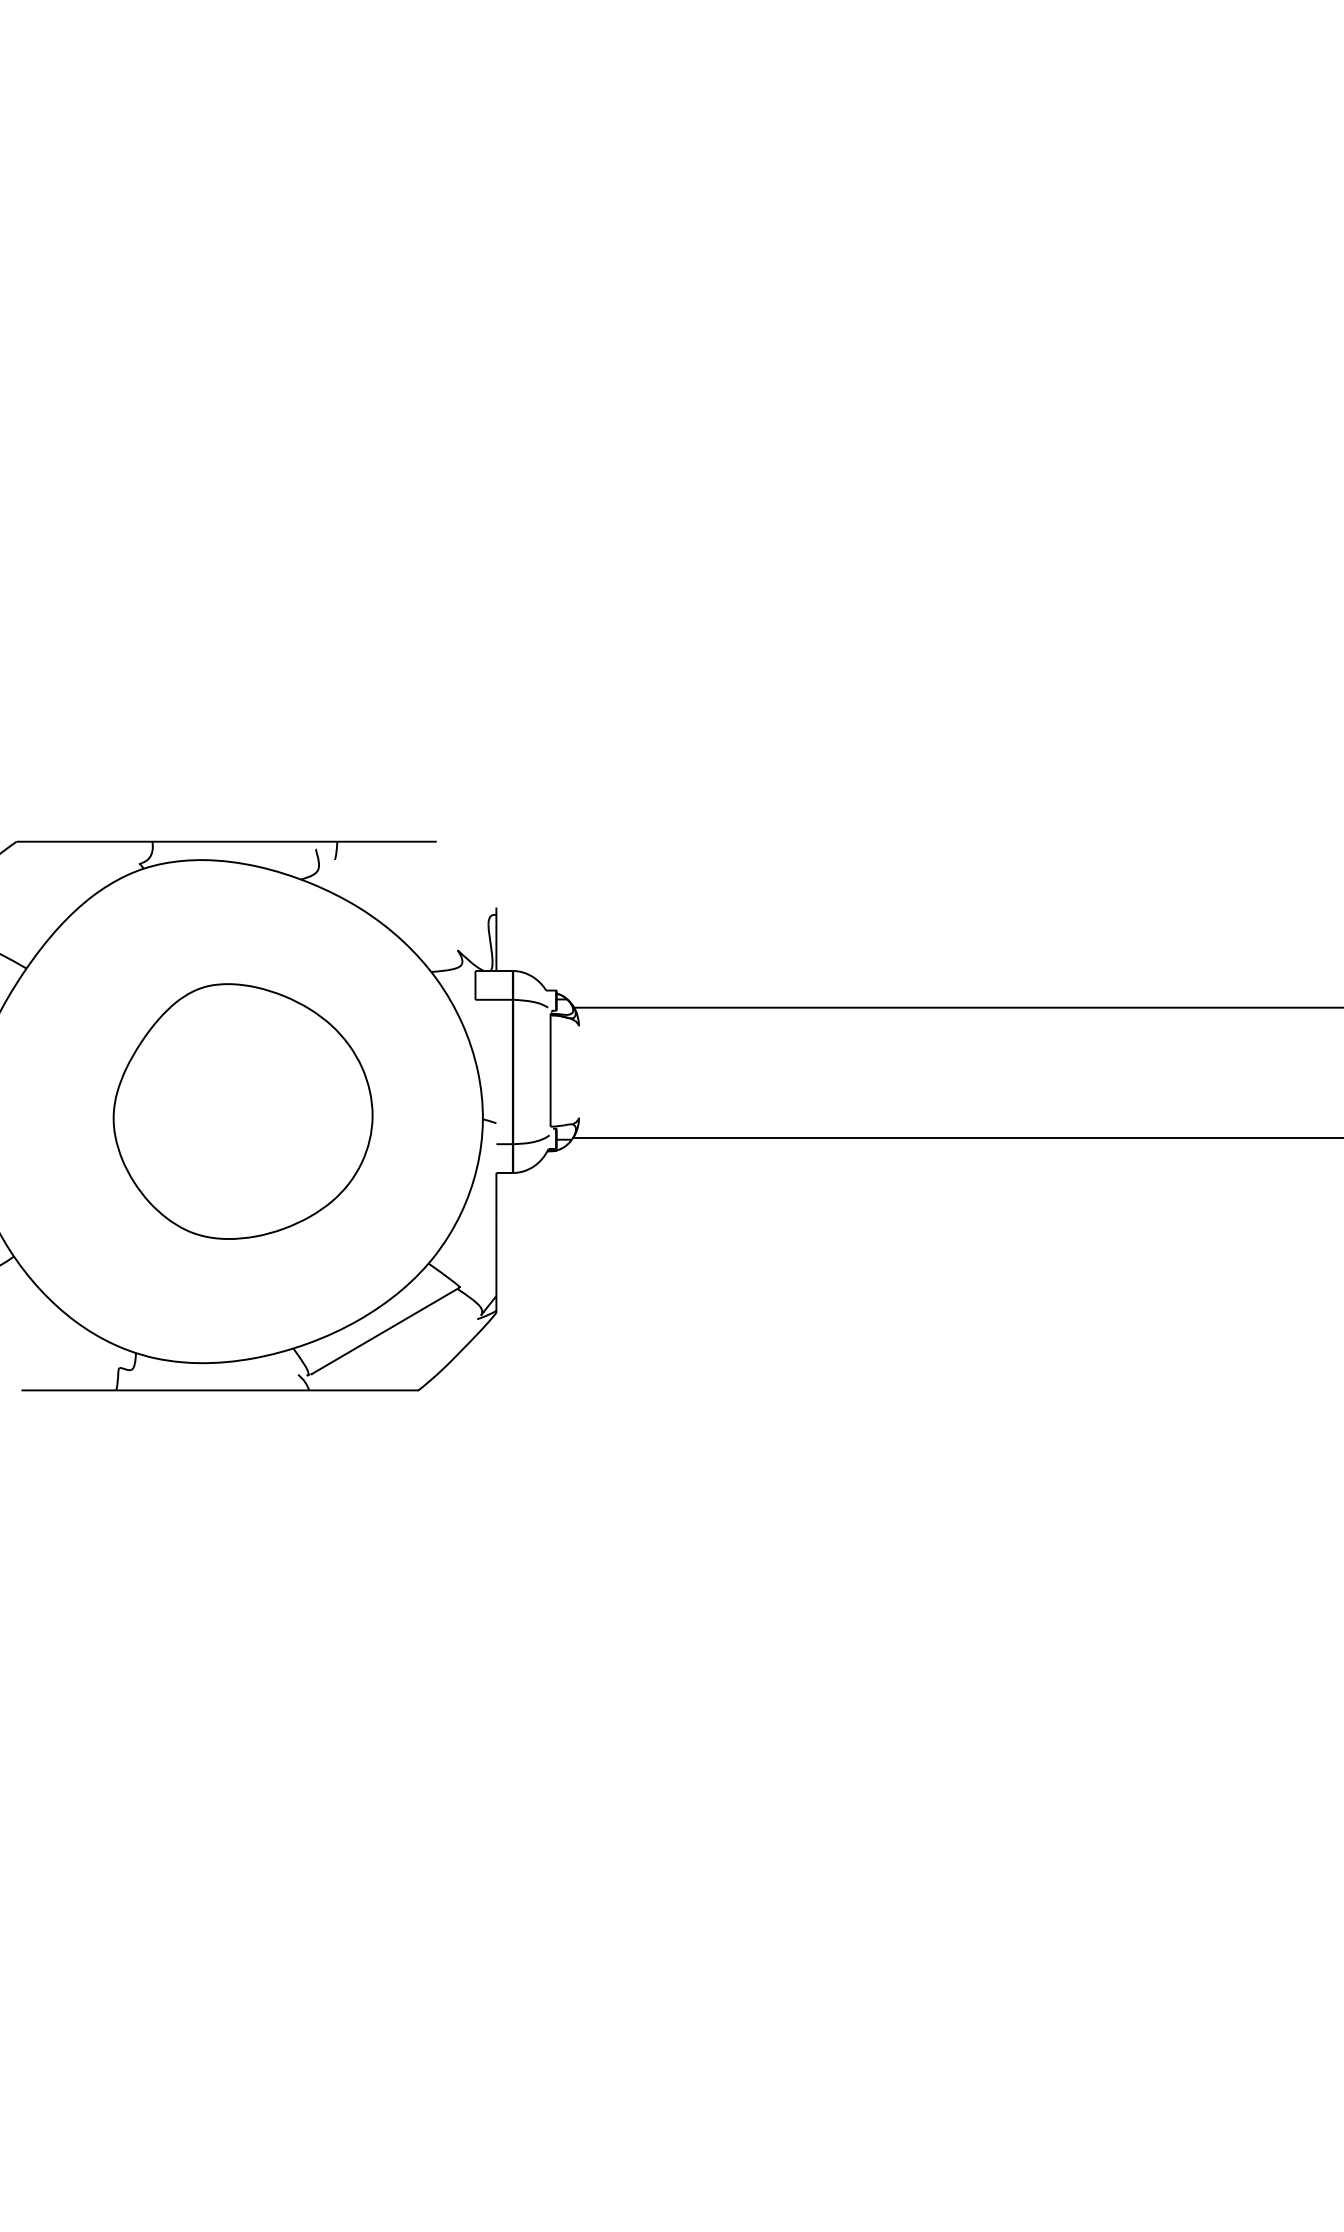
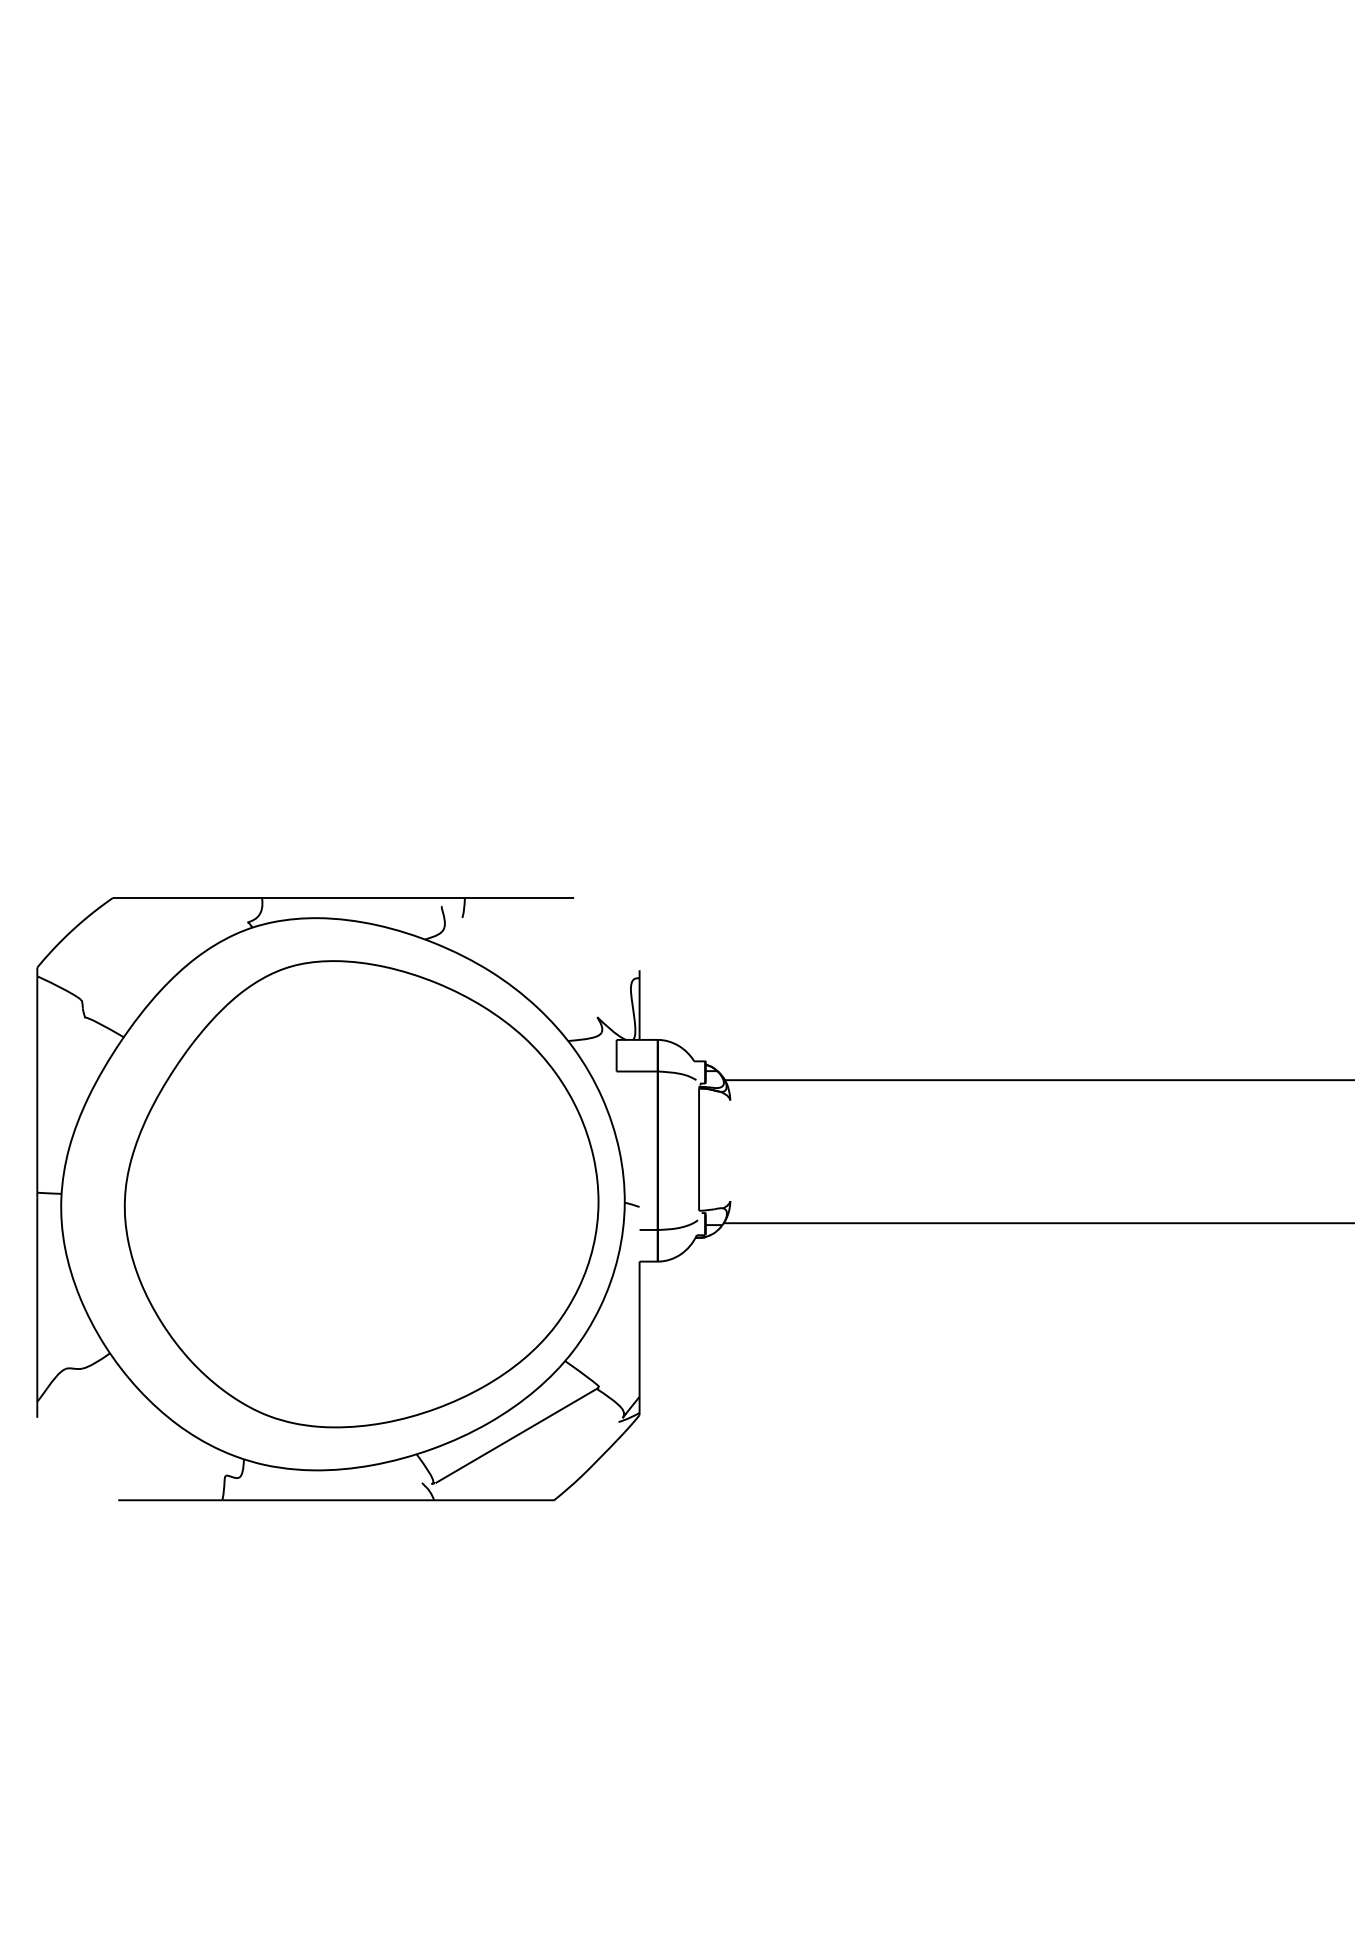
part: (242, 1111) -> (360, 1194), size x1.67

